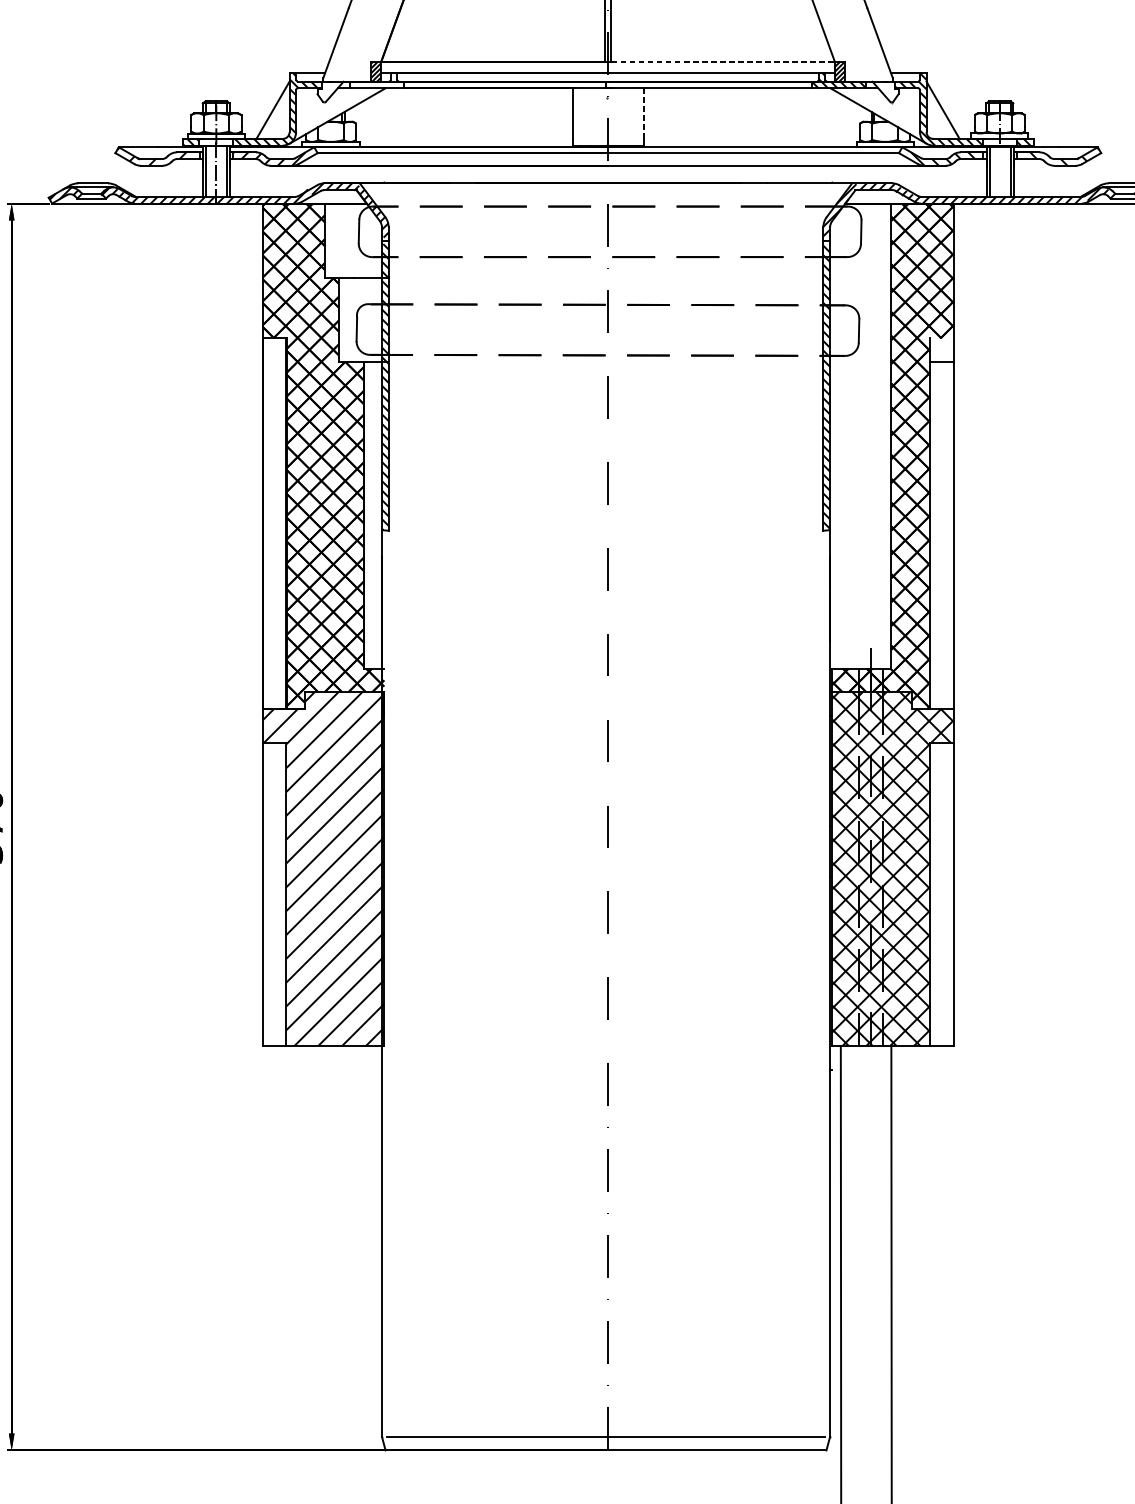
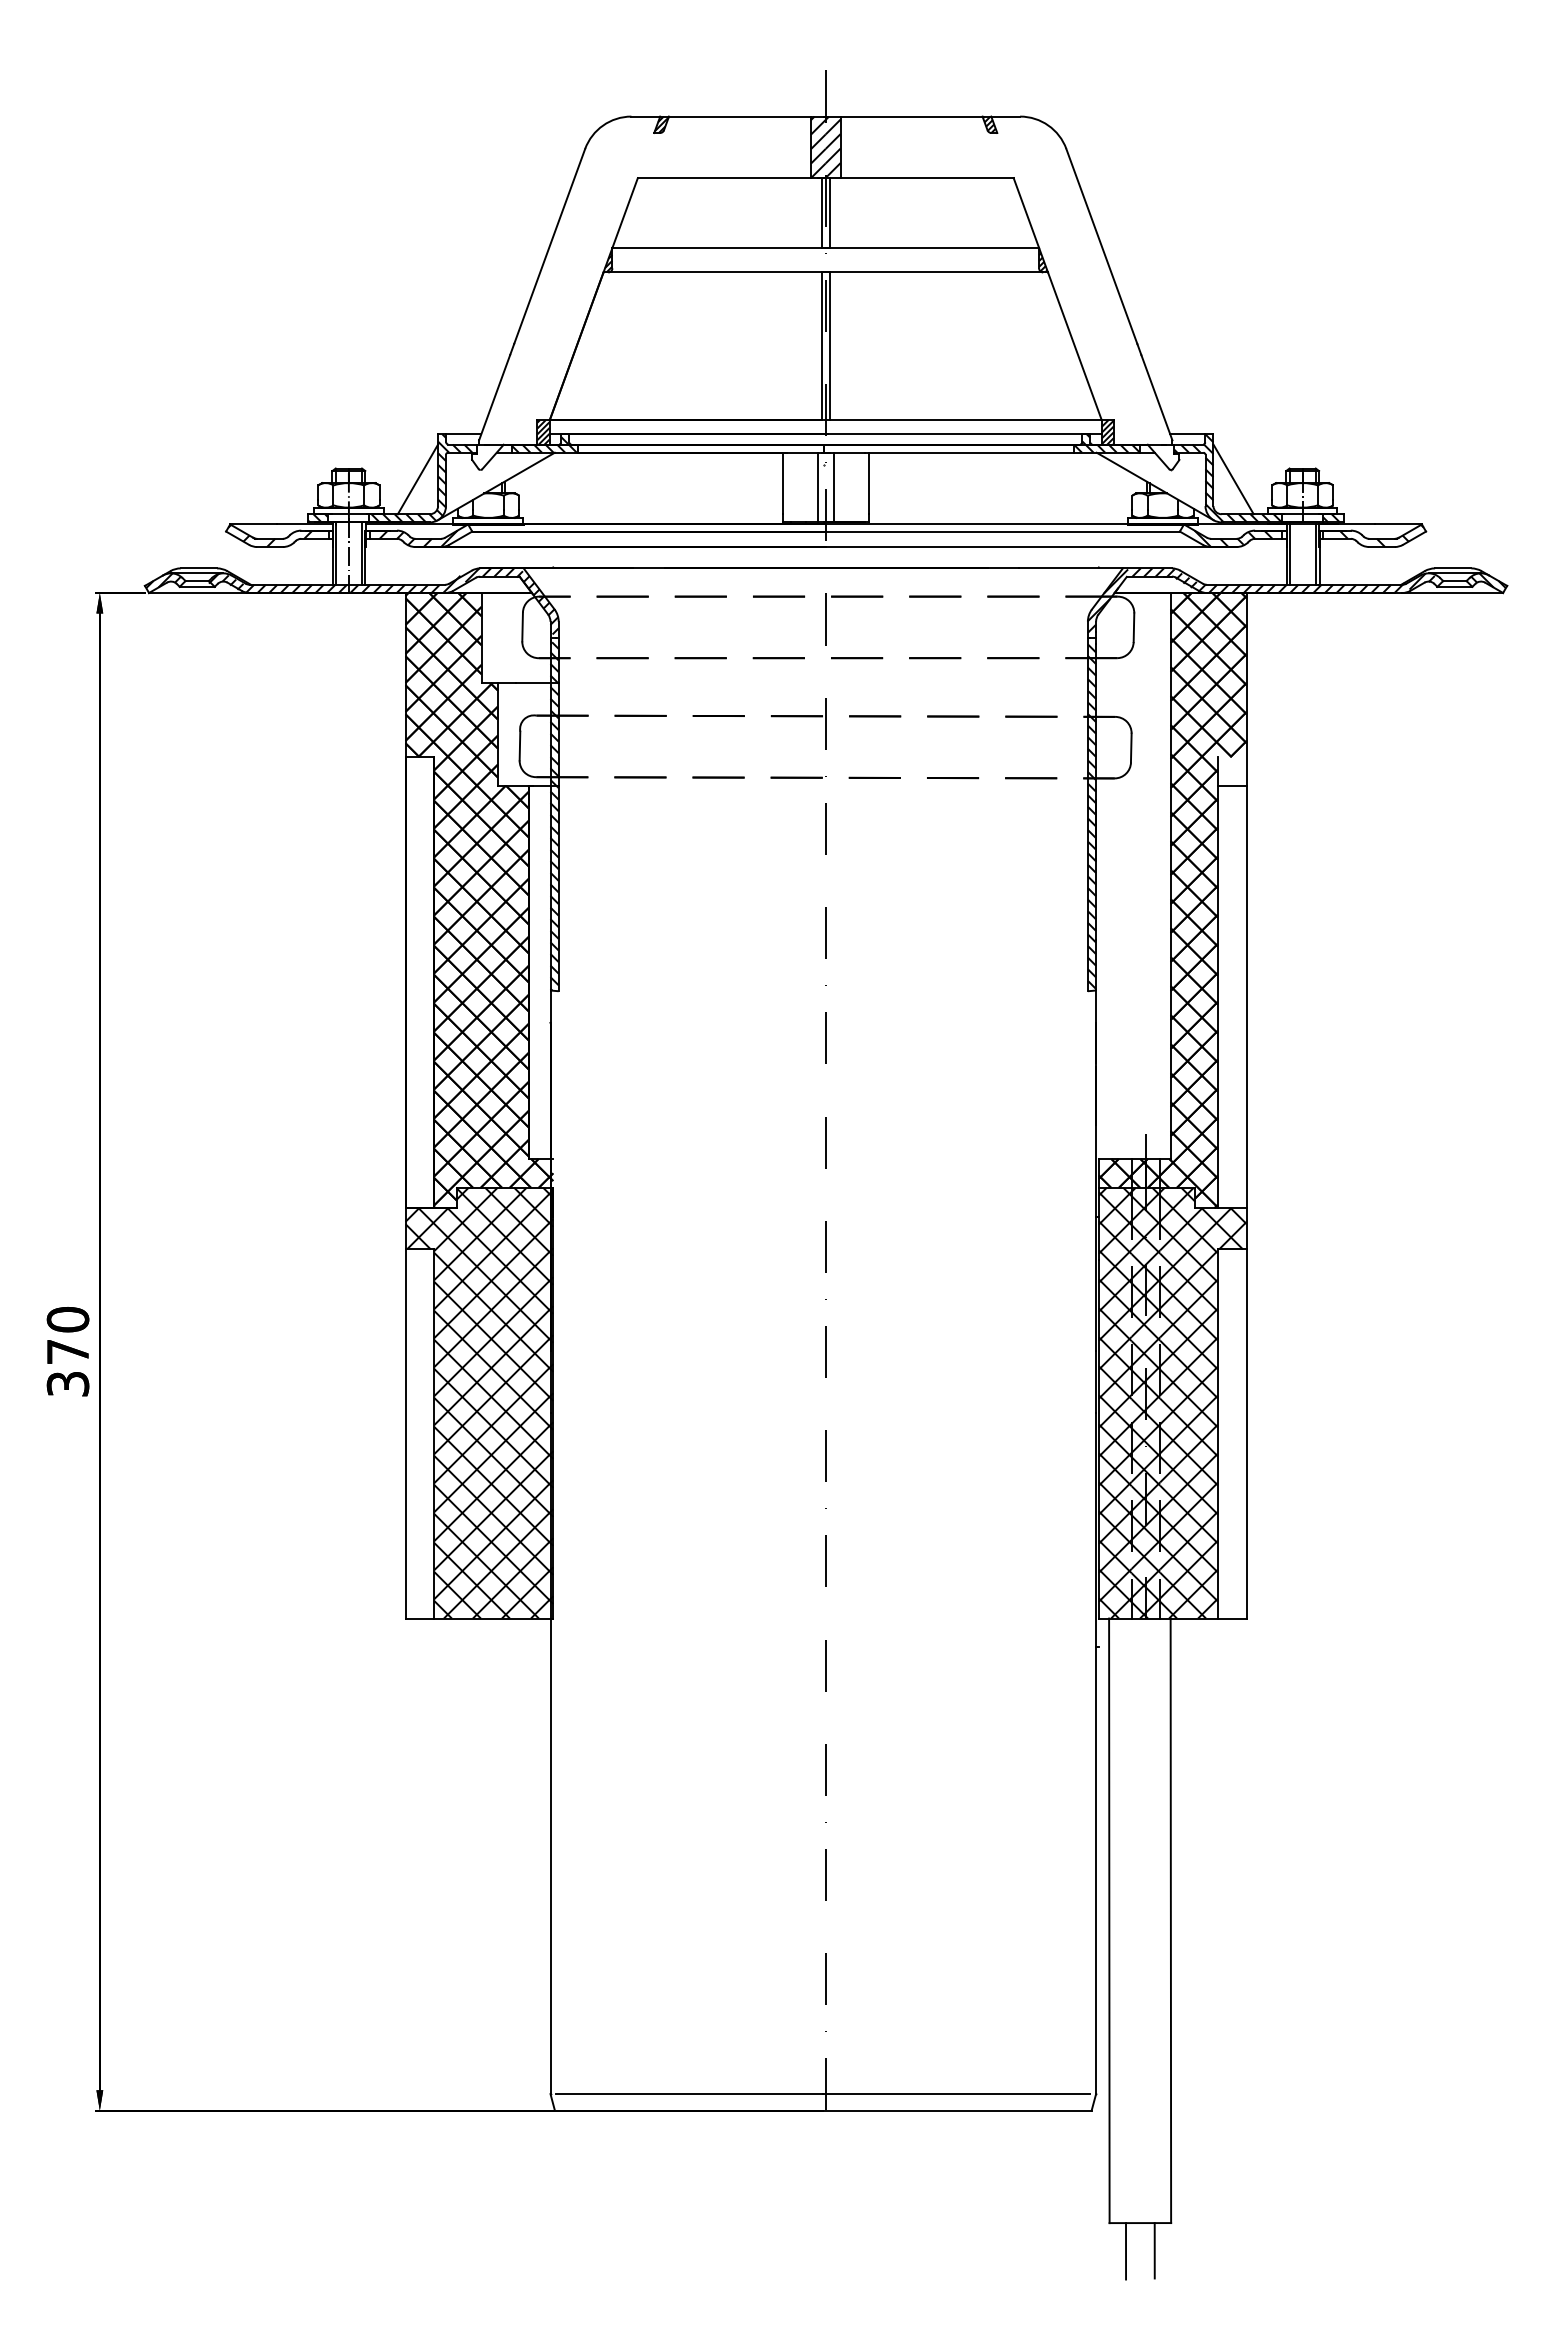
line: (722, 61) -> (965, 420), dashed -> solid
hatch: (376, 81) -> (543, 444), added
line: (643, 113) -> (869, 483), dashed -> solid
line: (601, 116) -> (817, 487), added
line: (615, 116) -> (834, 487), added
hatch: (323, 868) -> (479, 1402), added

